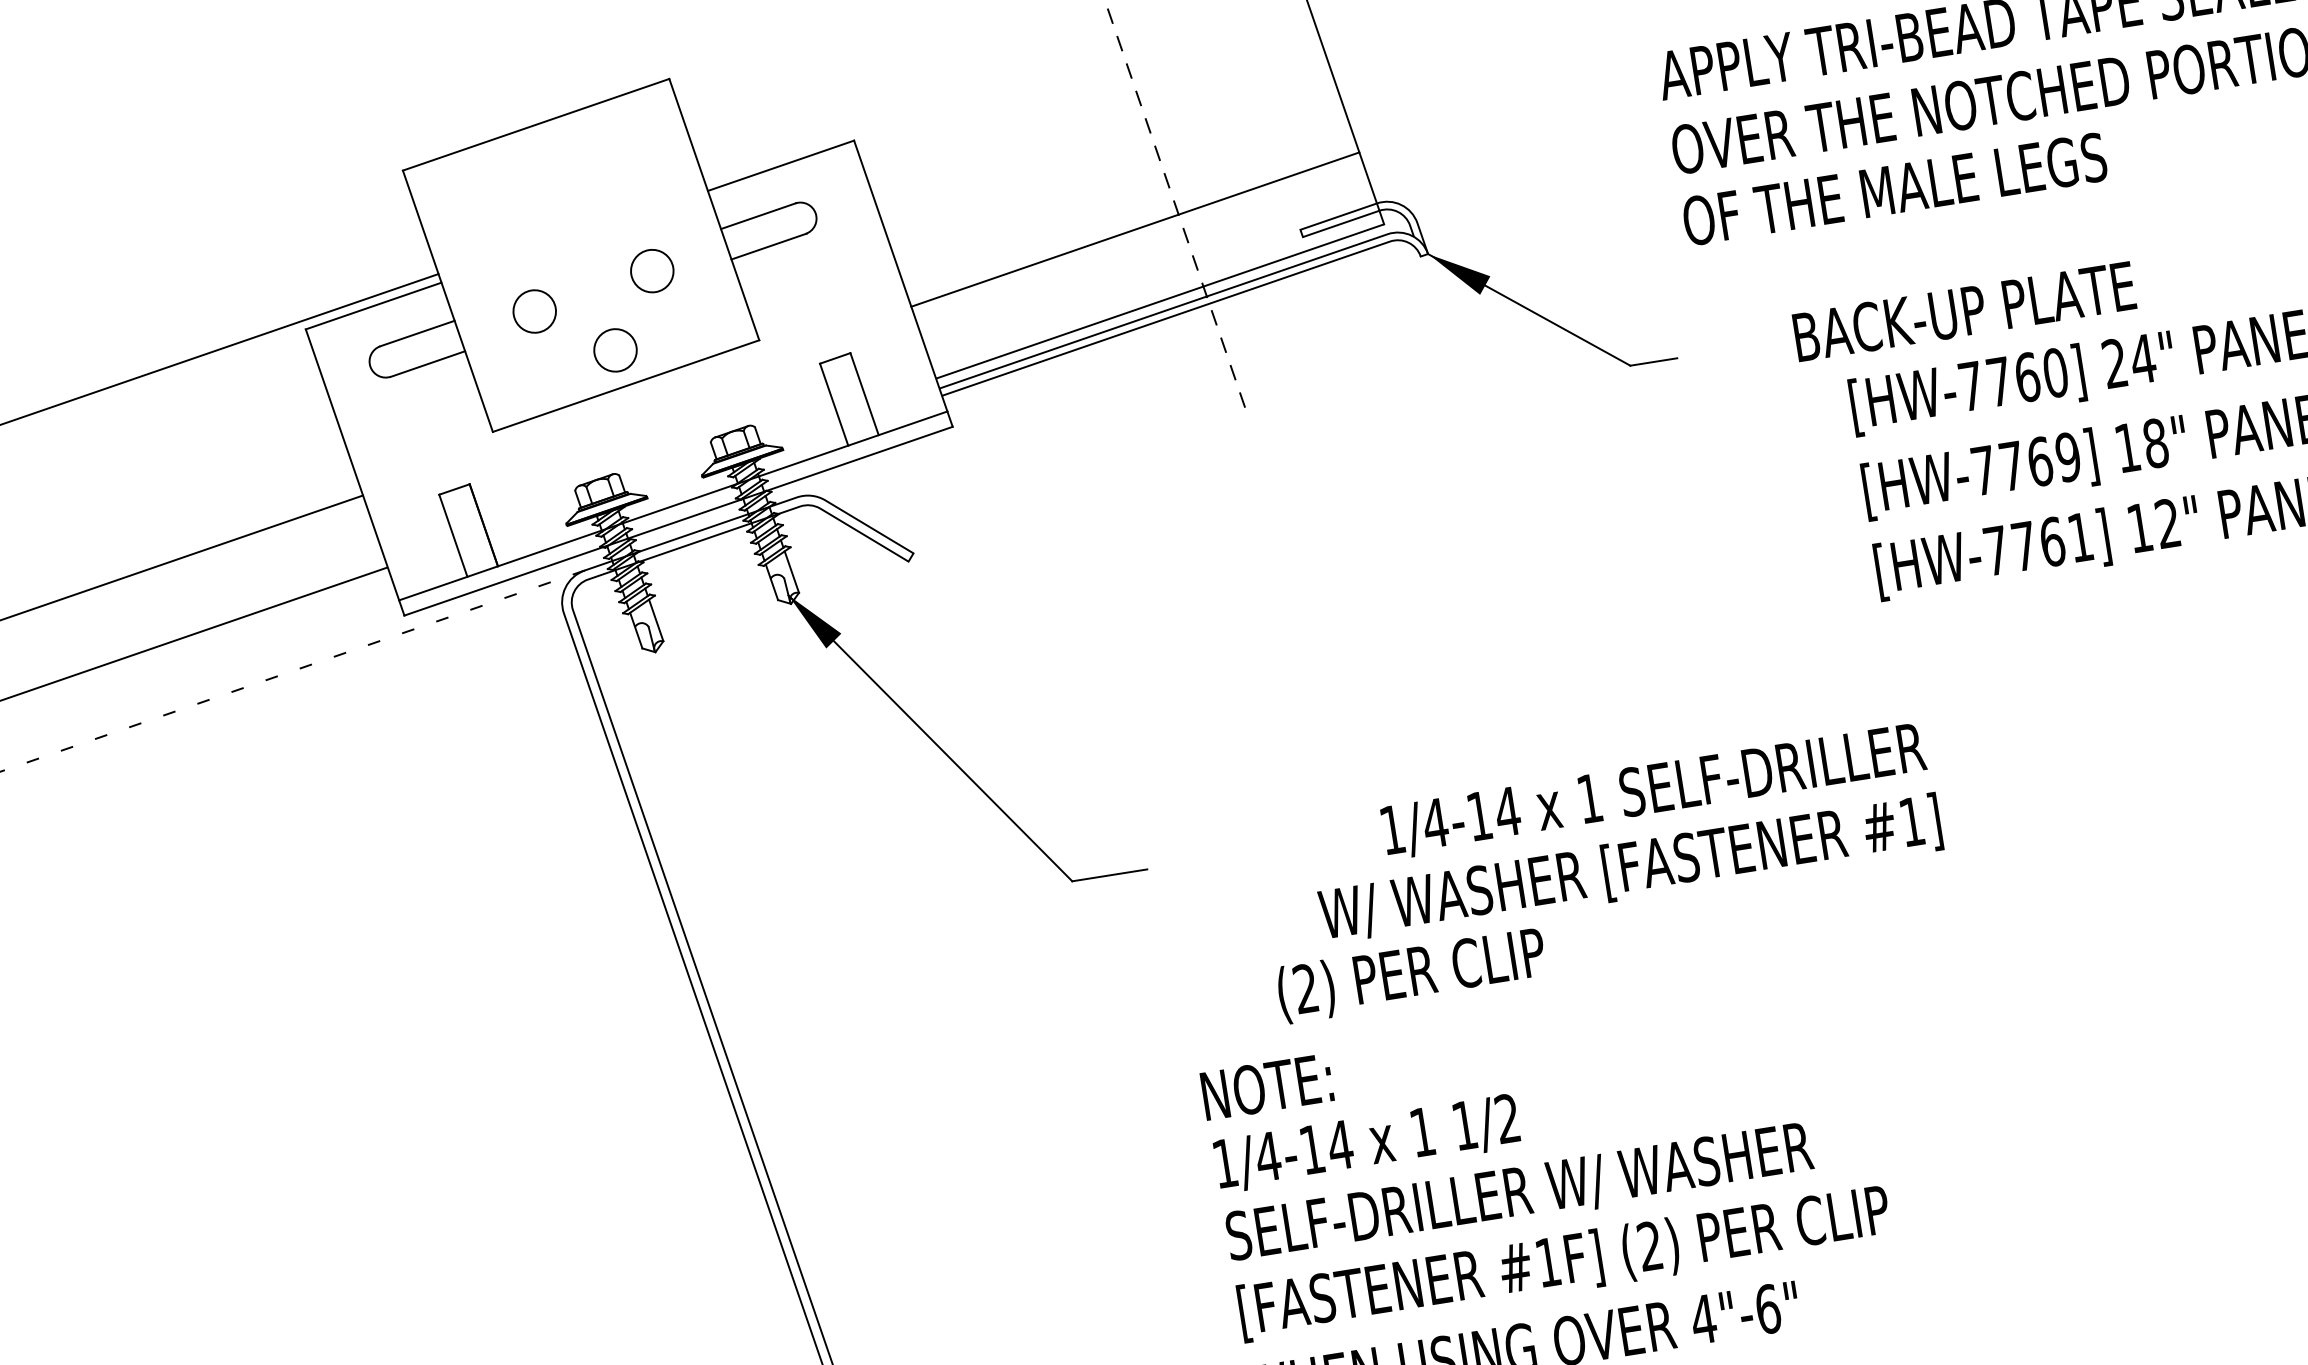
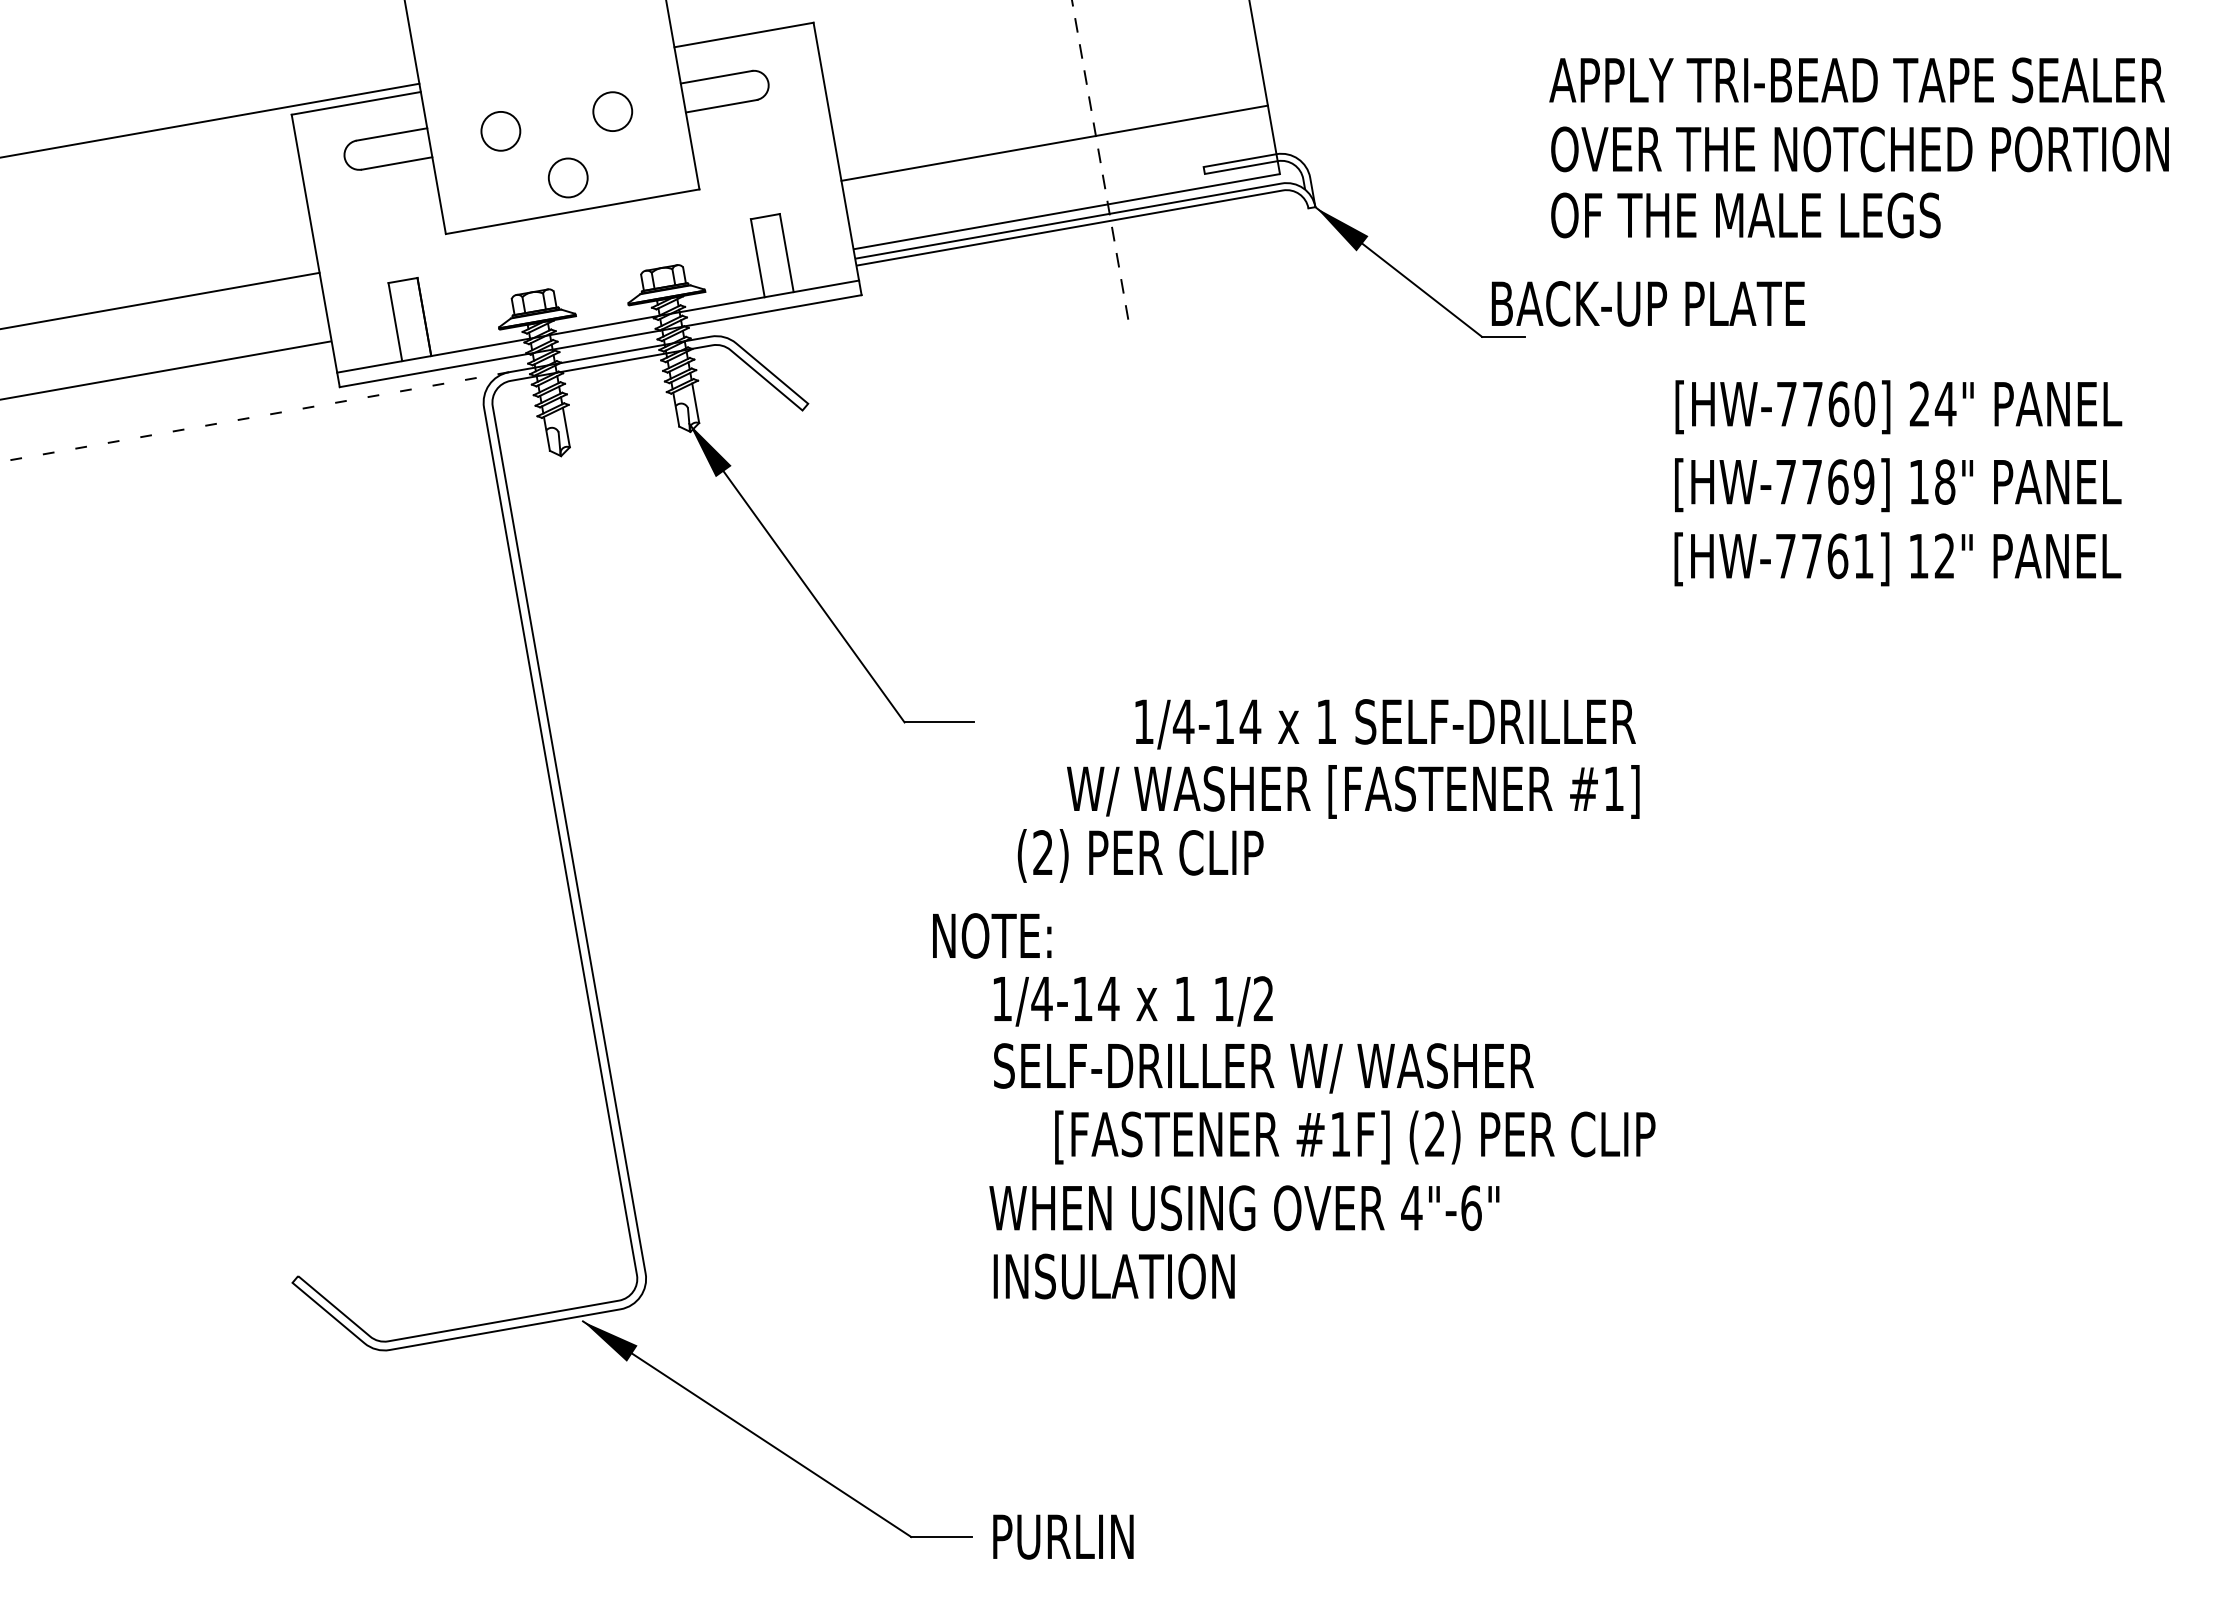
text: (1963, 311) -> (1647, 303), moved
text: (1603, 872) -> (1328, 790), moved
text: (1267, 1086) -> (992, 935), moved
text: (1564, 1263) -> (1355, 1137), moved

